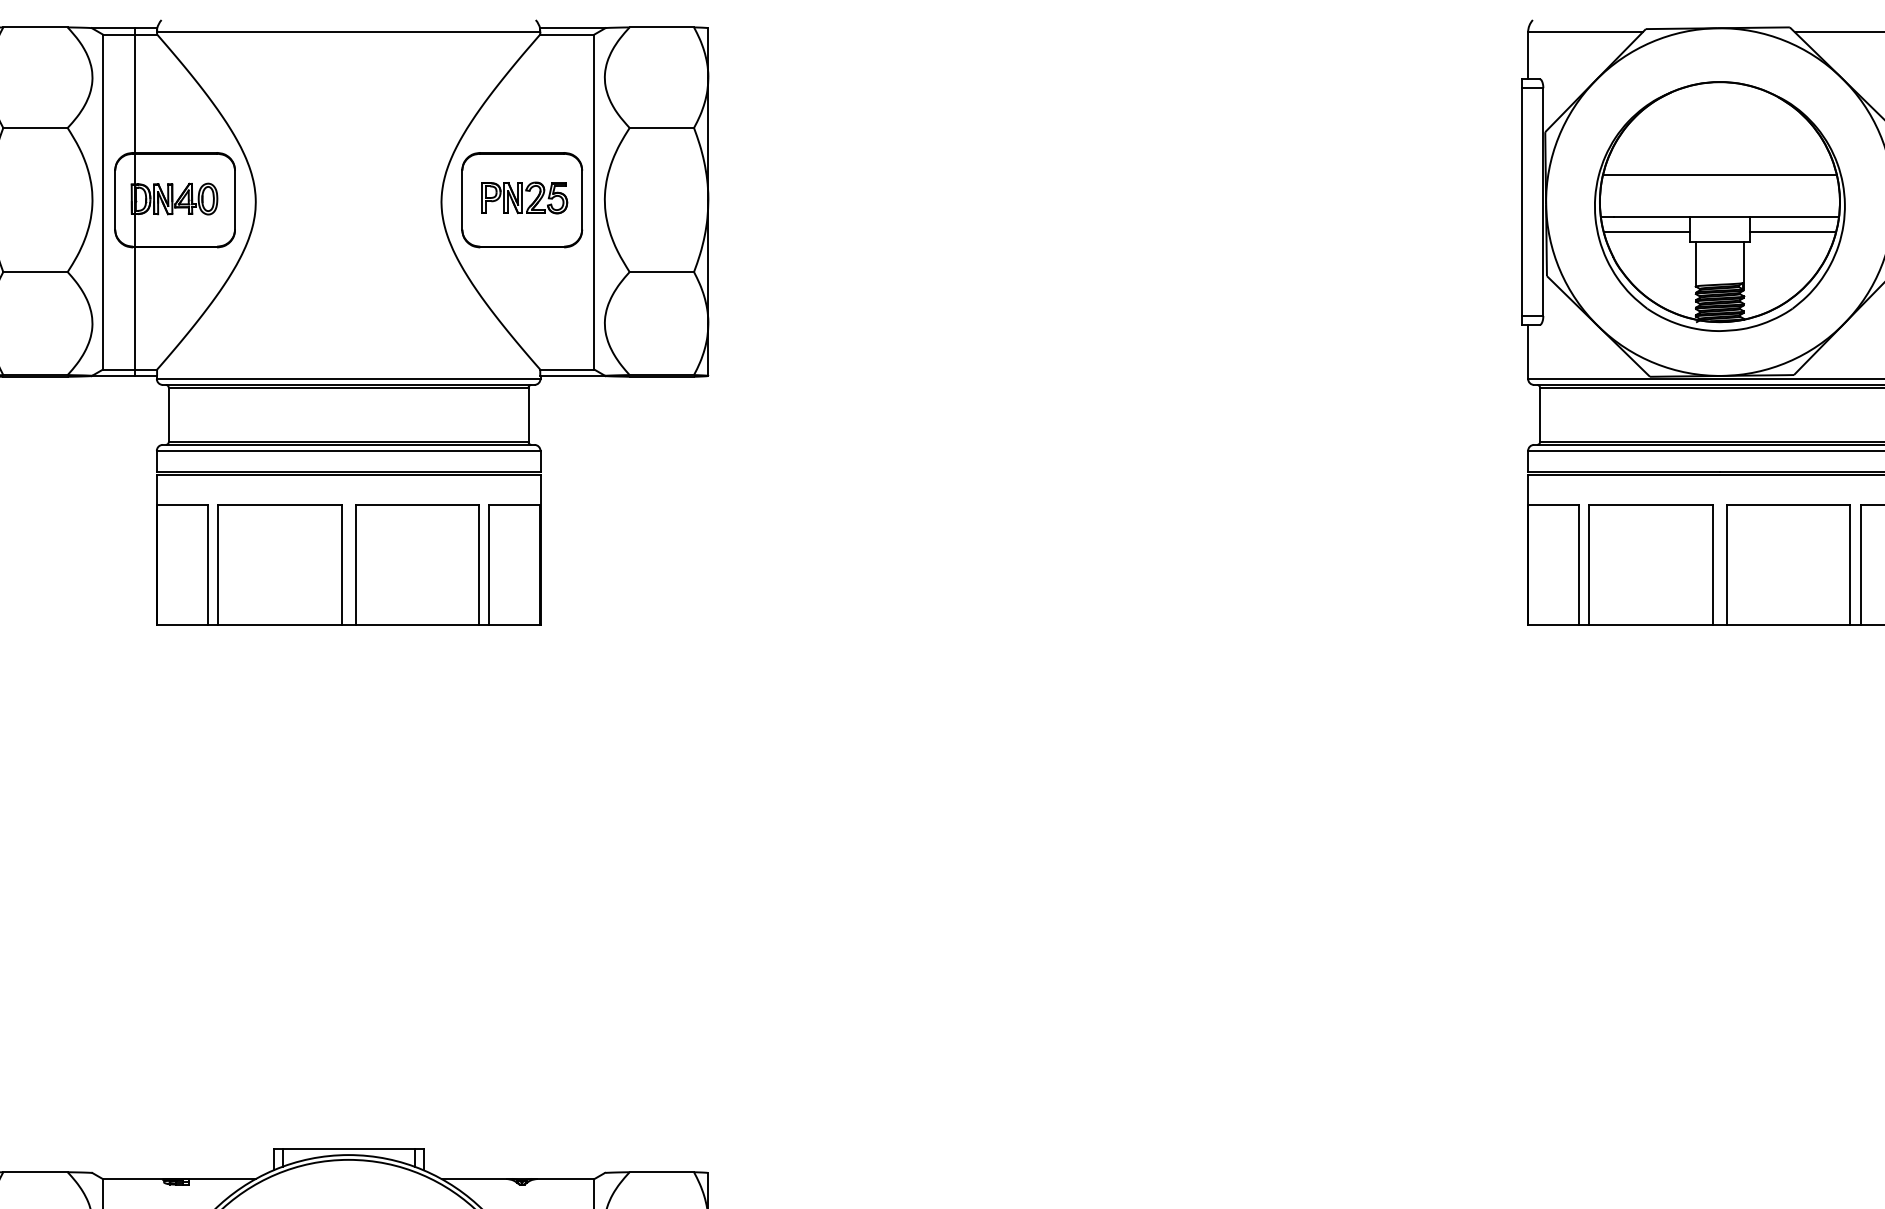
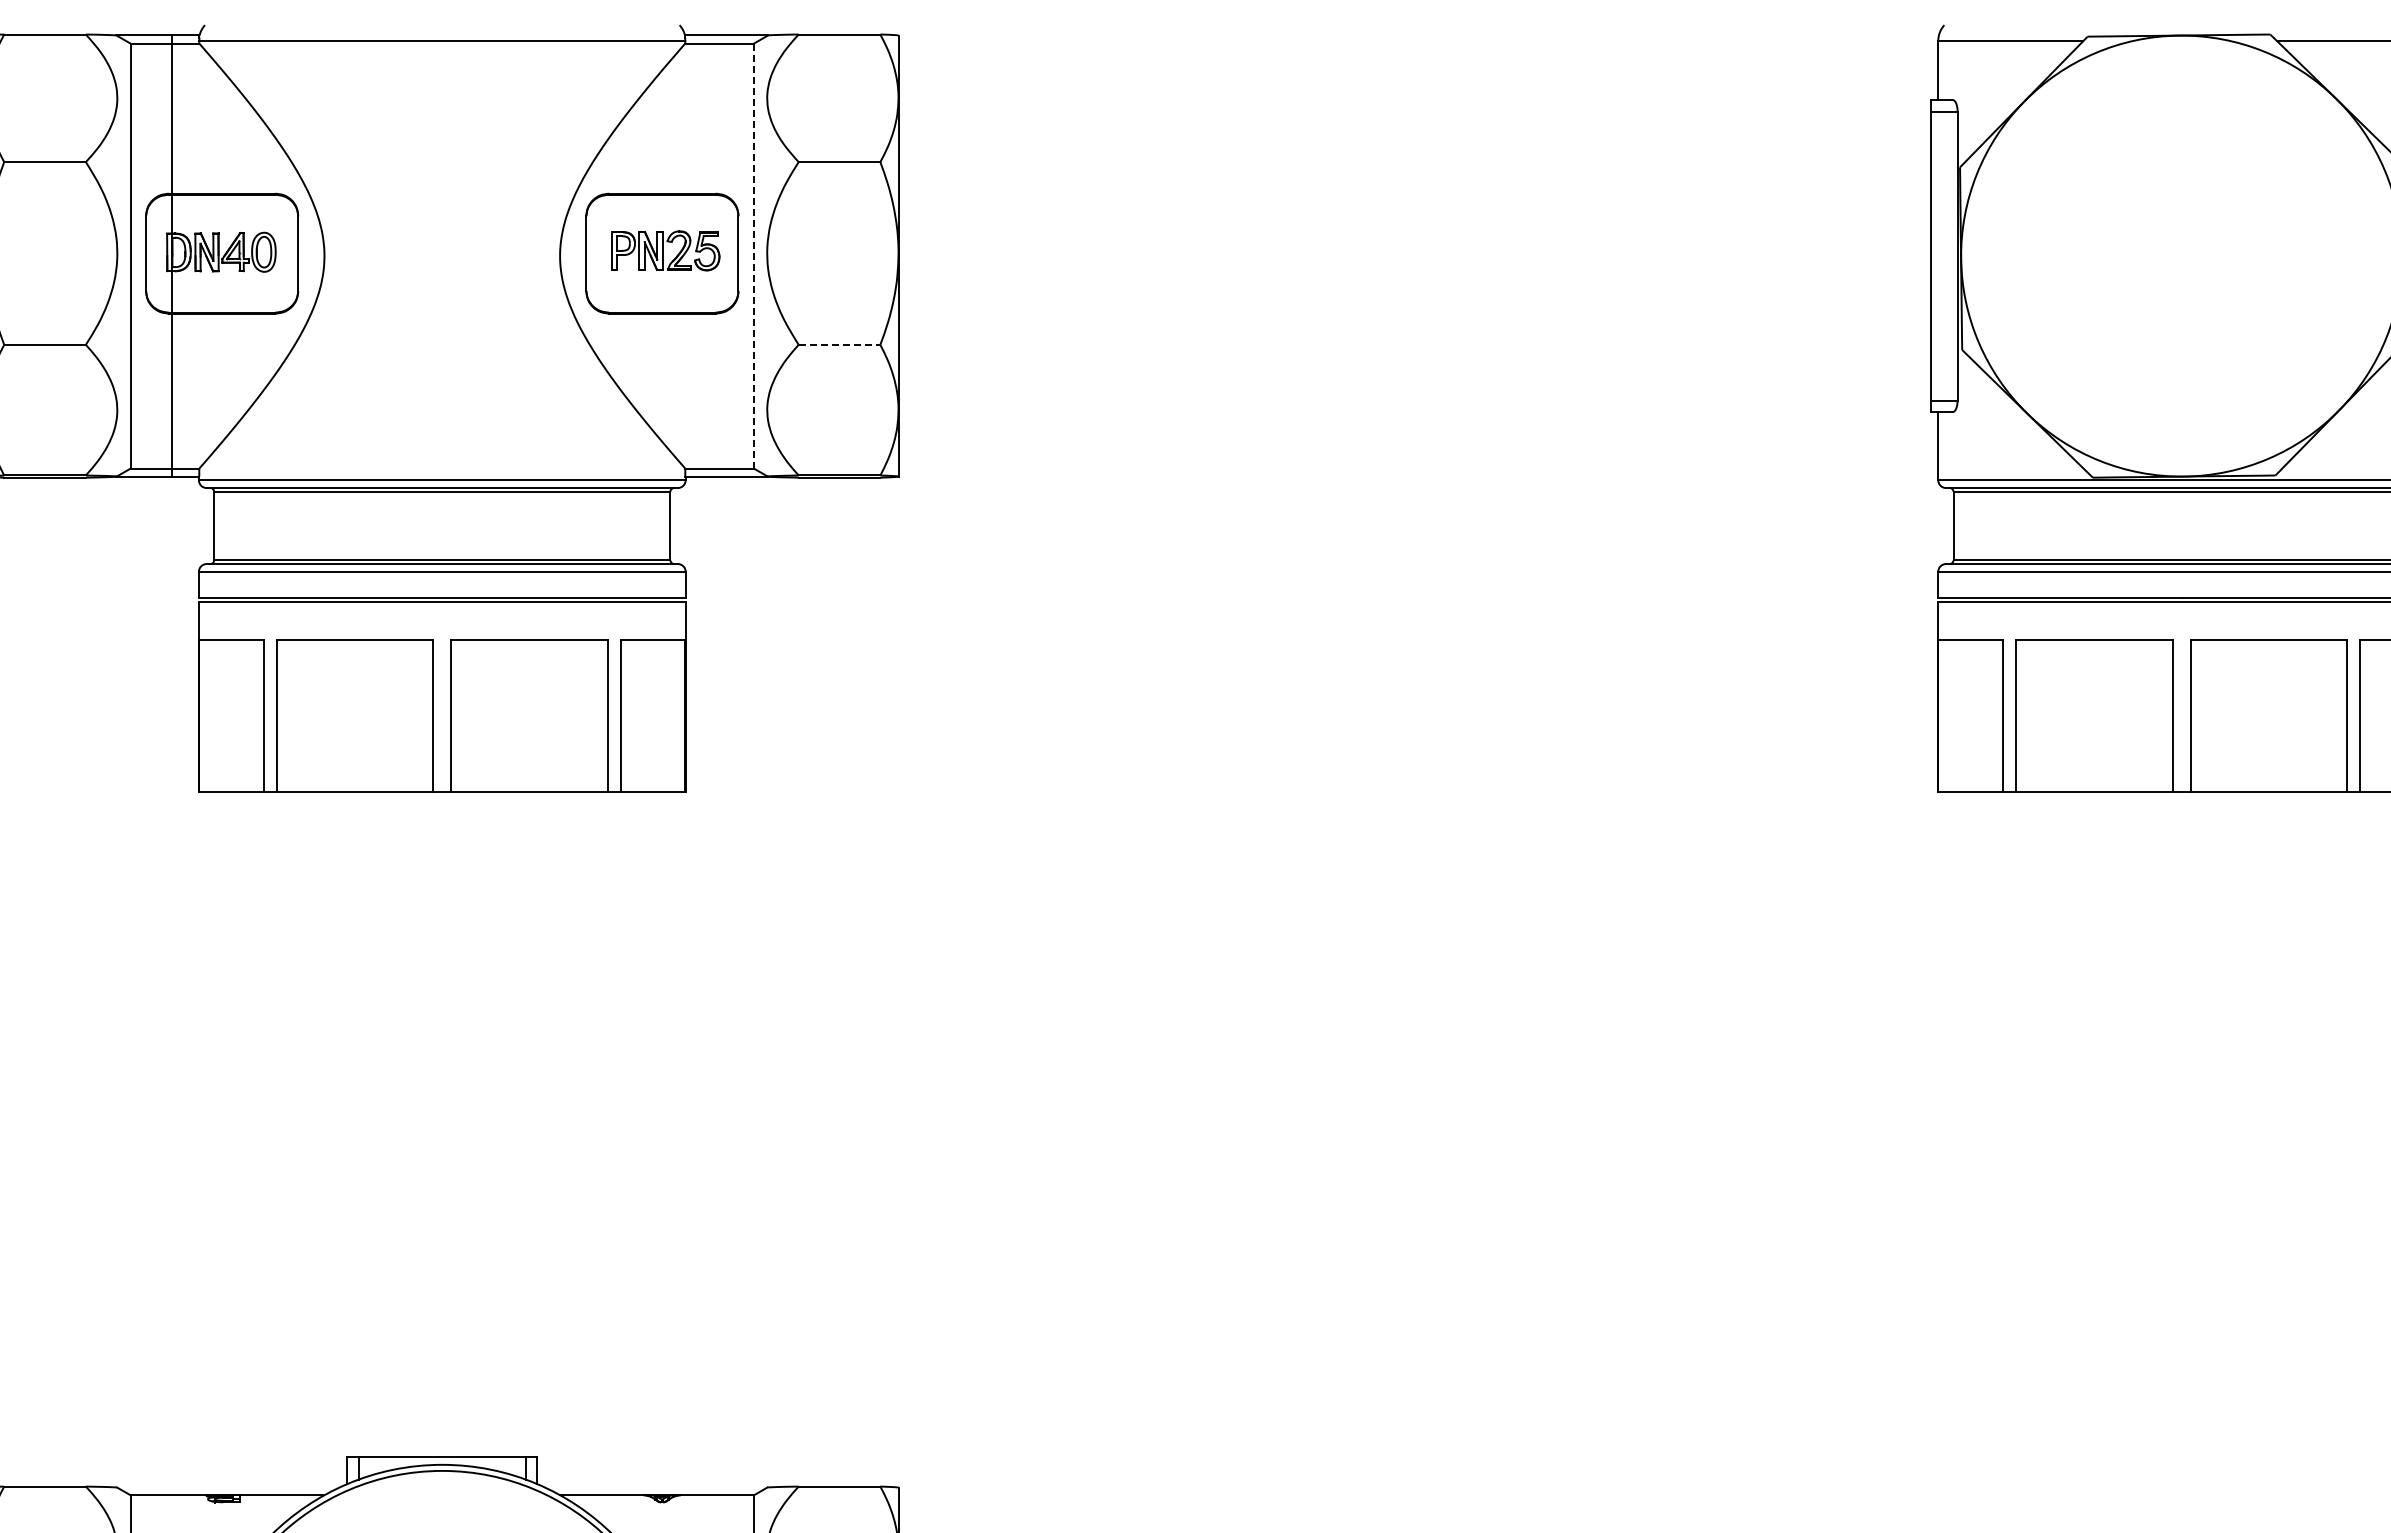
line: (594, 202) -> (754, 256), solid -> dashed
part: (1719, 206) -> (2181, 261), removed
line: (661, 271) -> (839, 344), solid -> dashed

